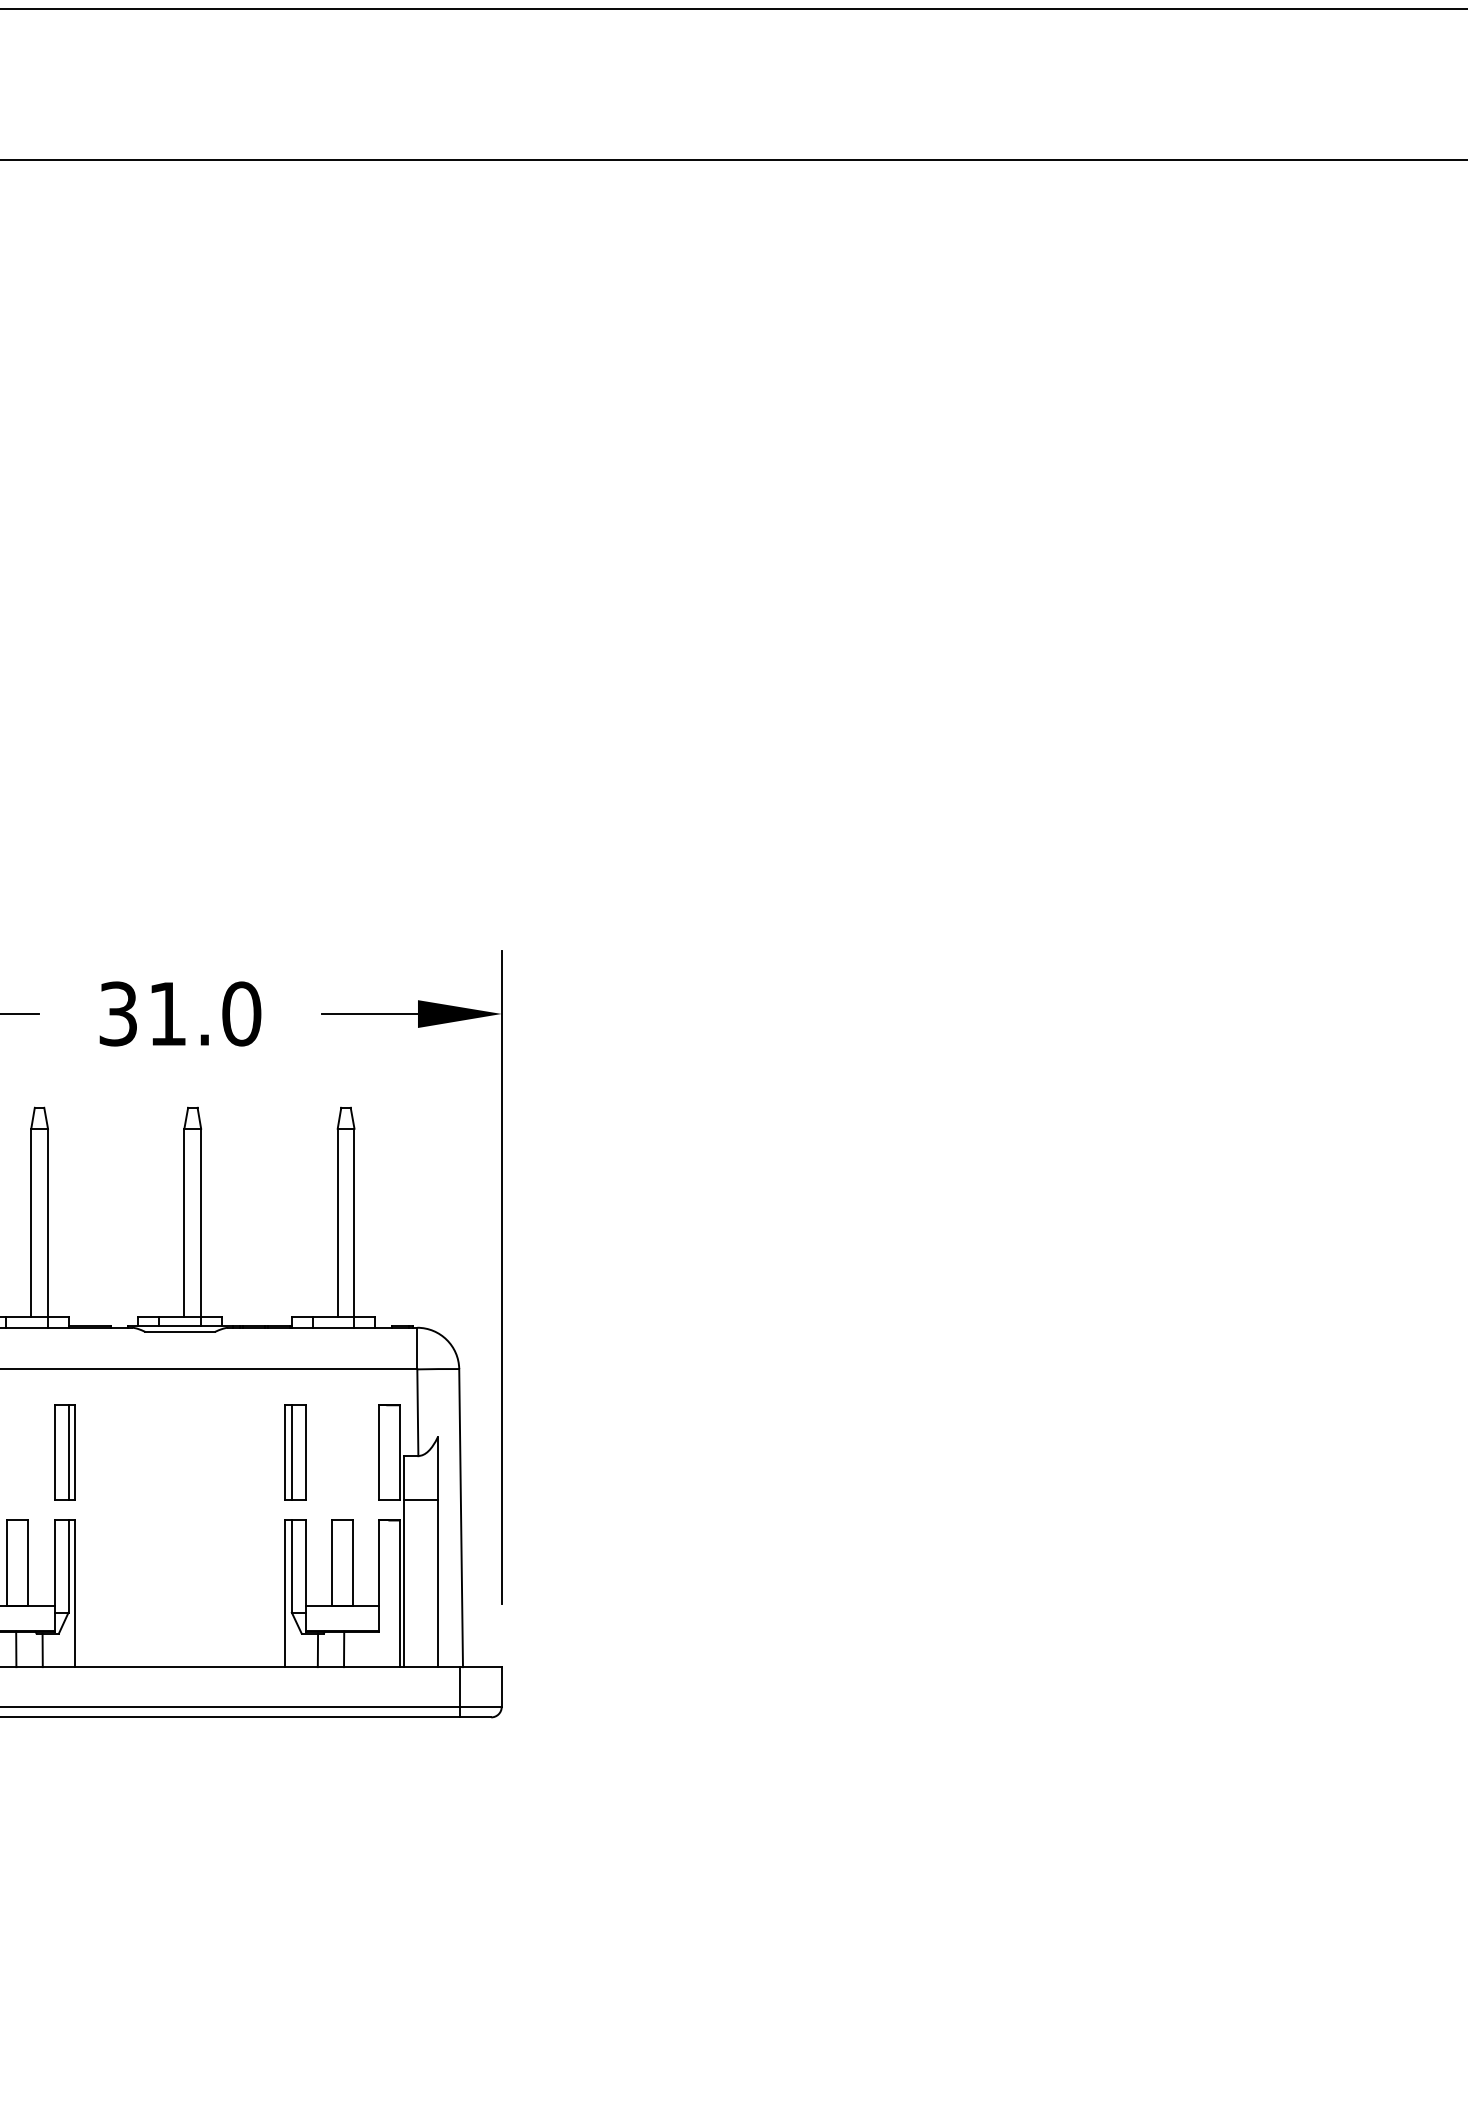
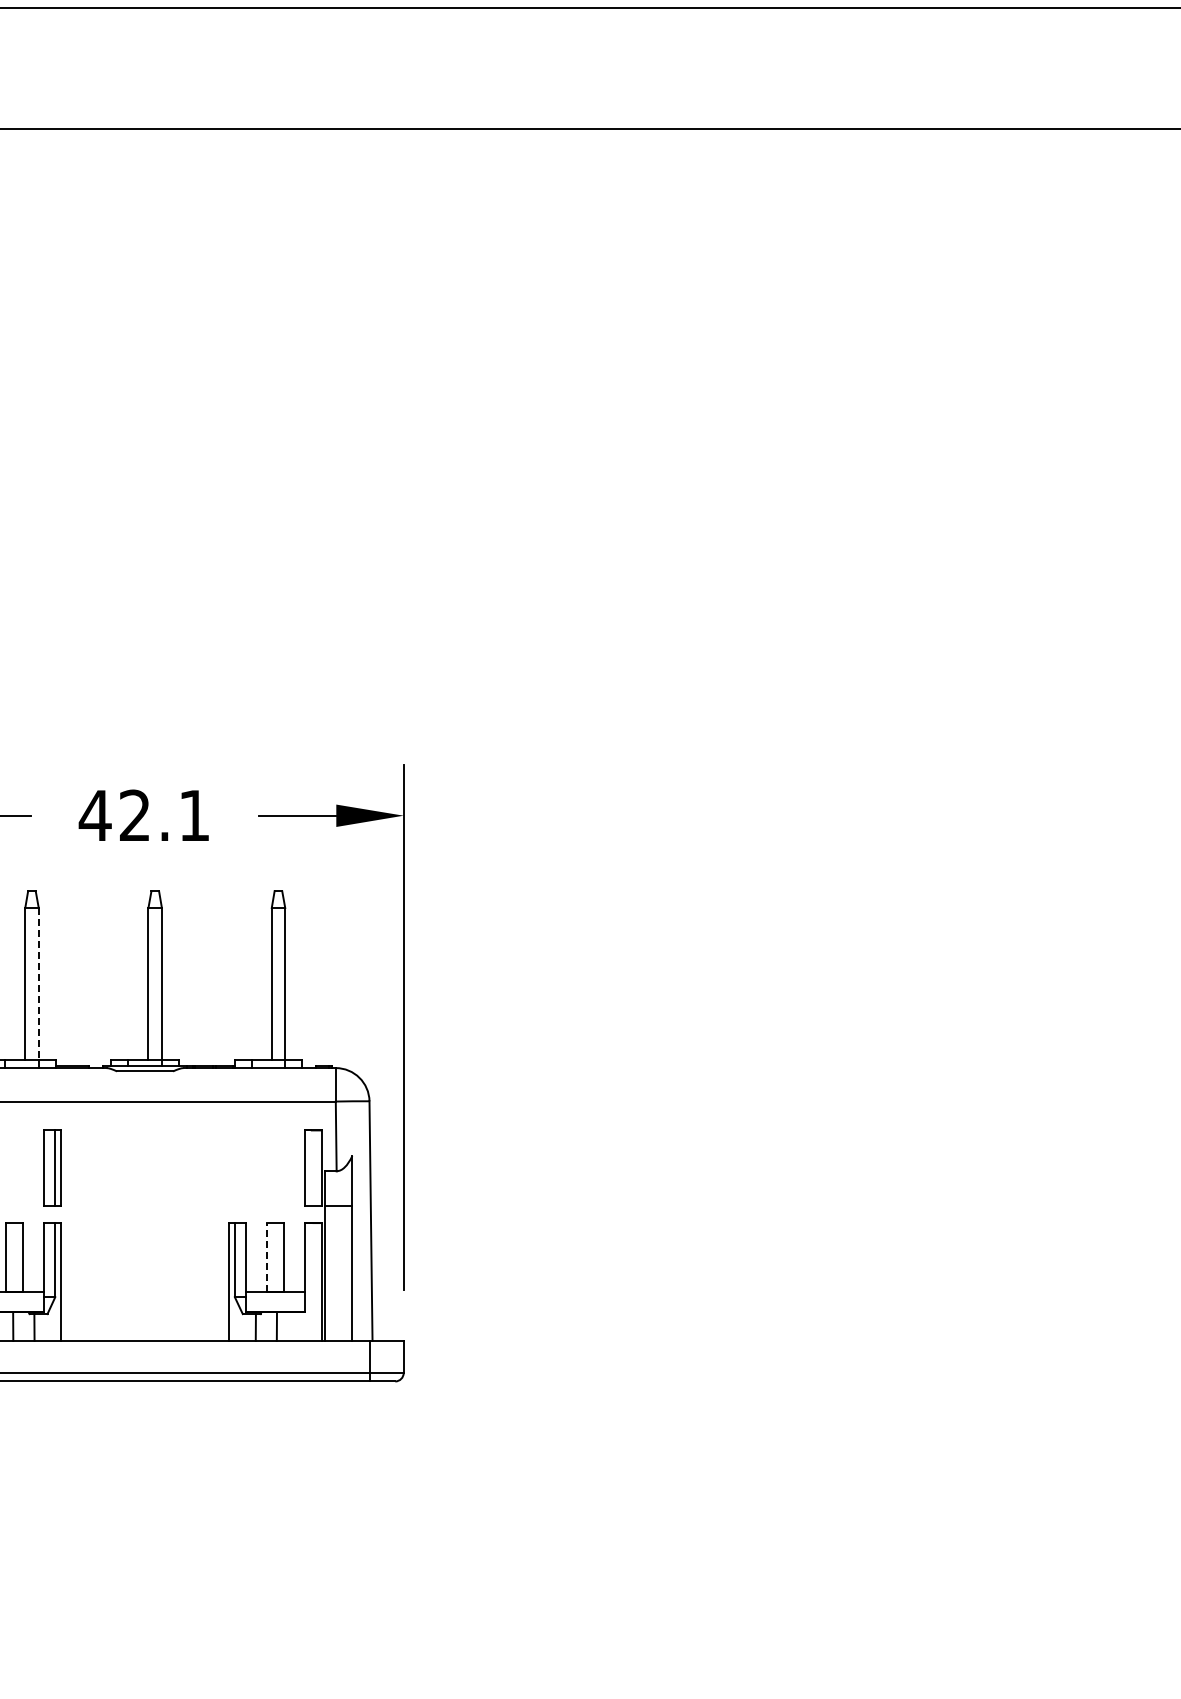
text: (179, 1013) -> (144, 815), 31.0 -> 42.1
line: (47, 1222) -> (38, 983), solid -> dashed
part: (295, 1451) -> (237, 1167), removed
line: (332, 1563) -> (267, 1257), solid -> dashed

